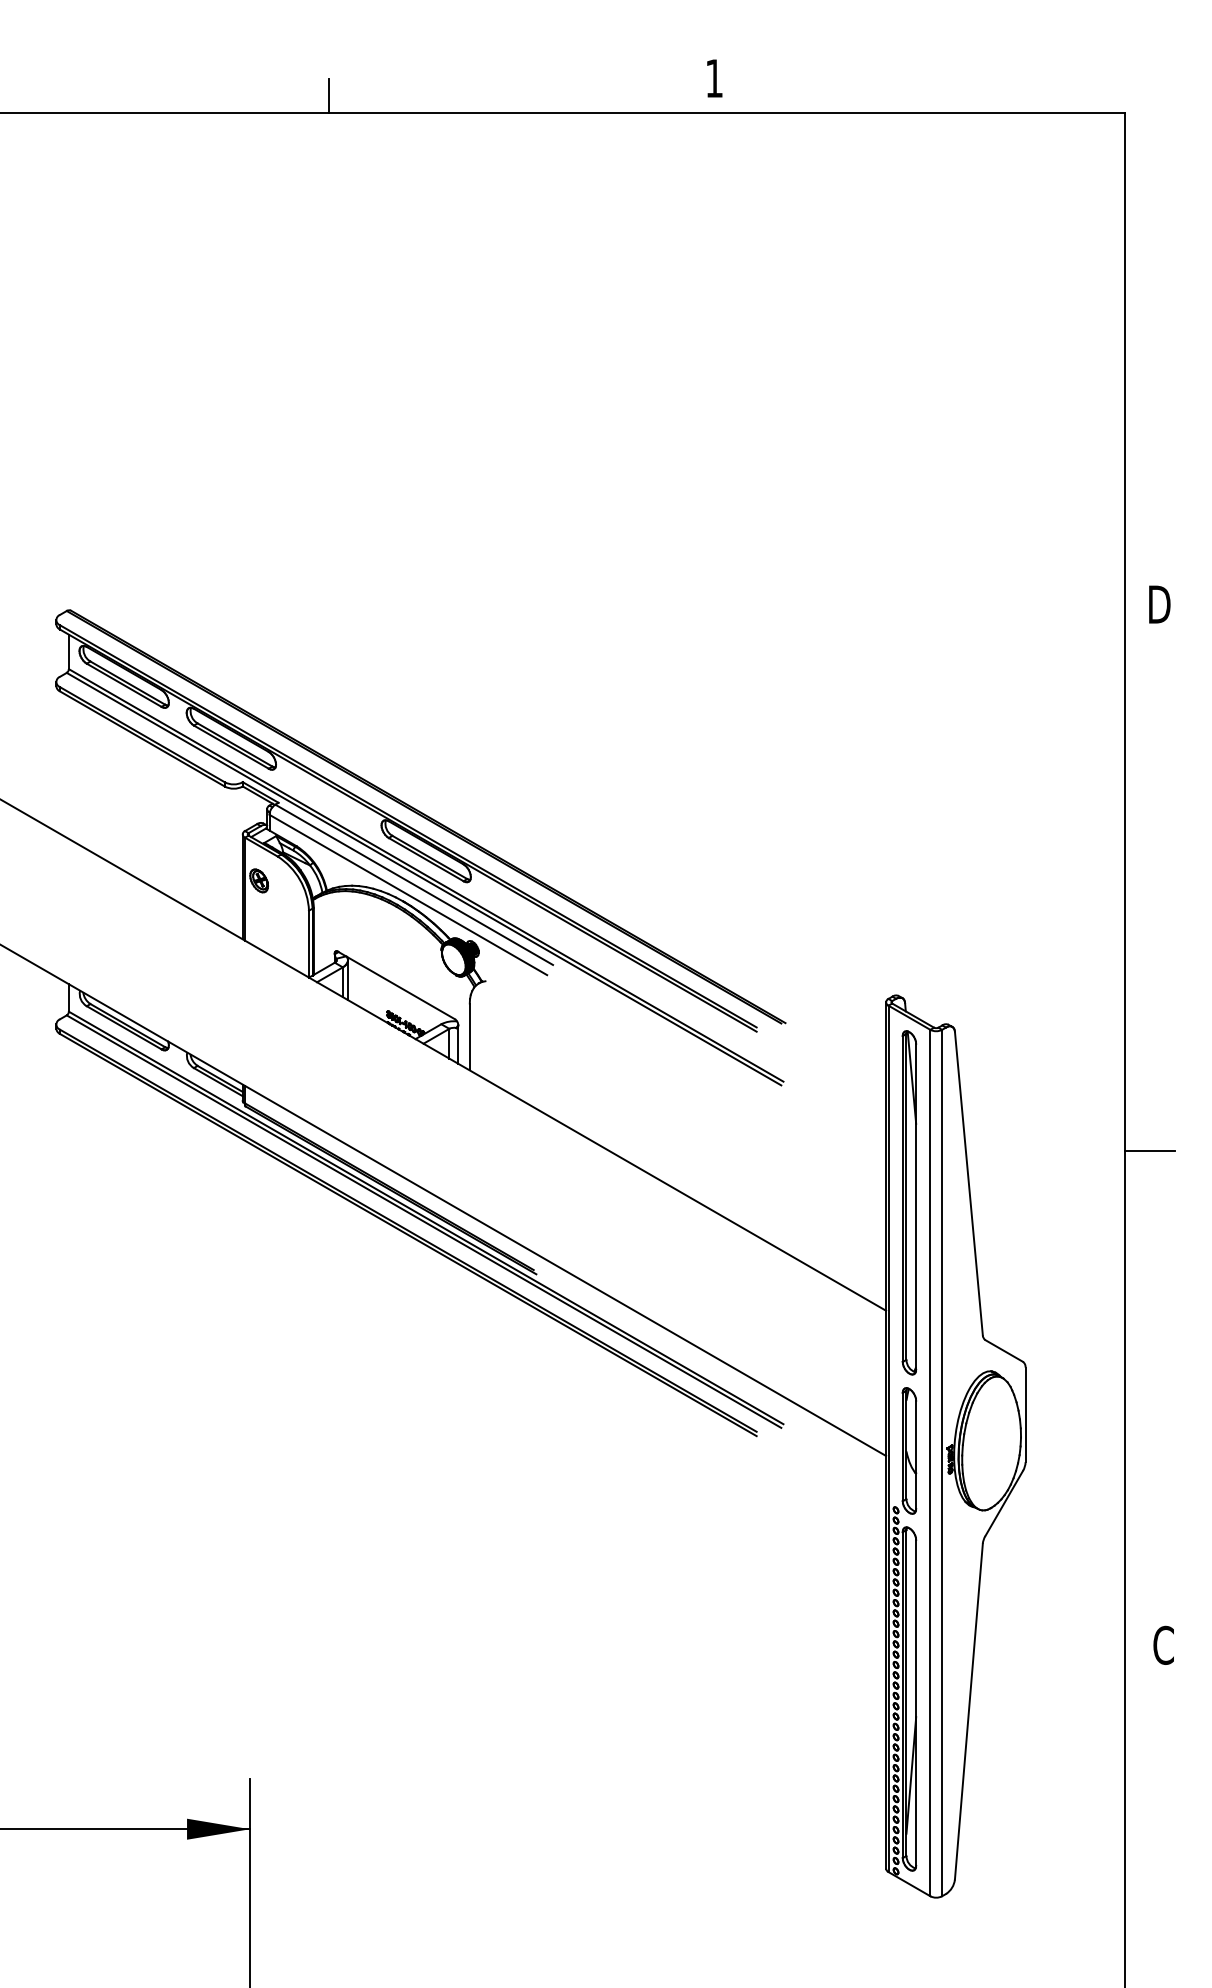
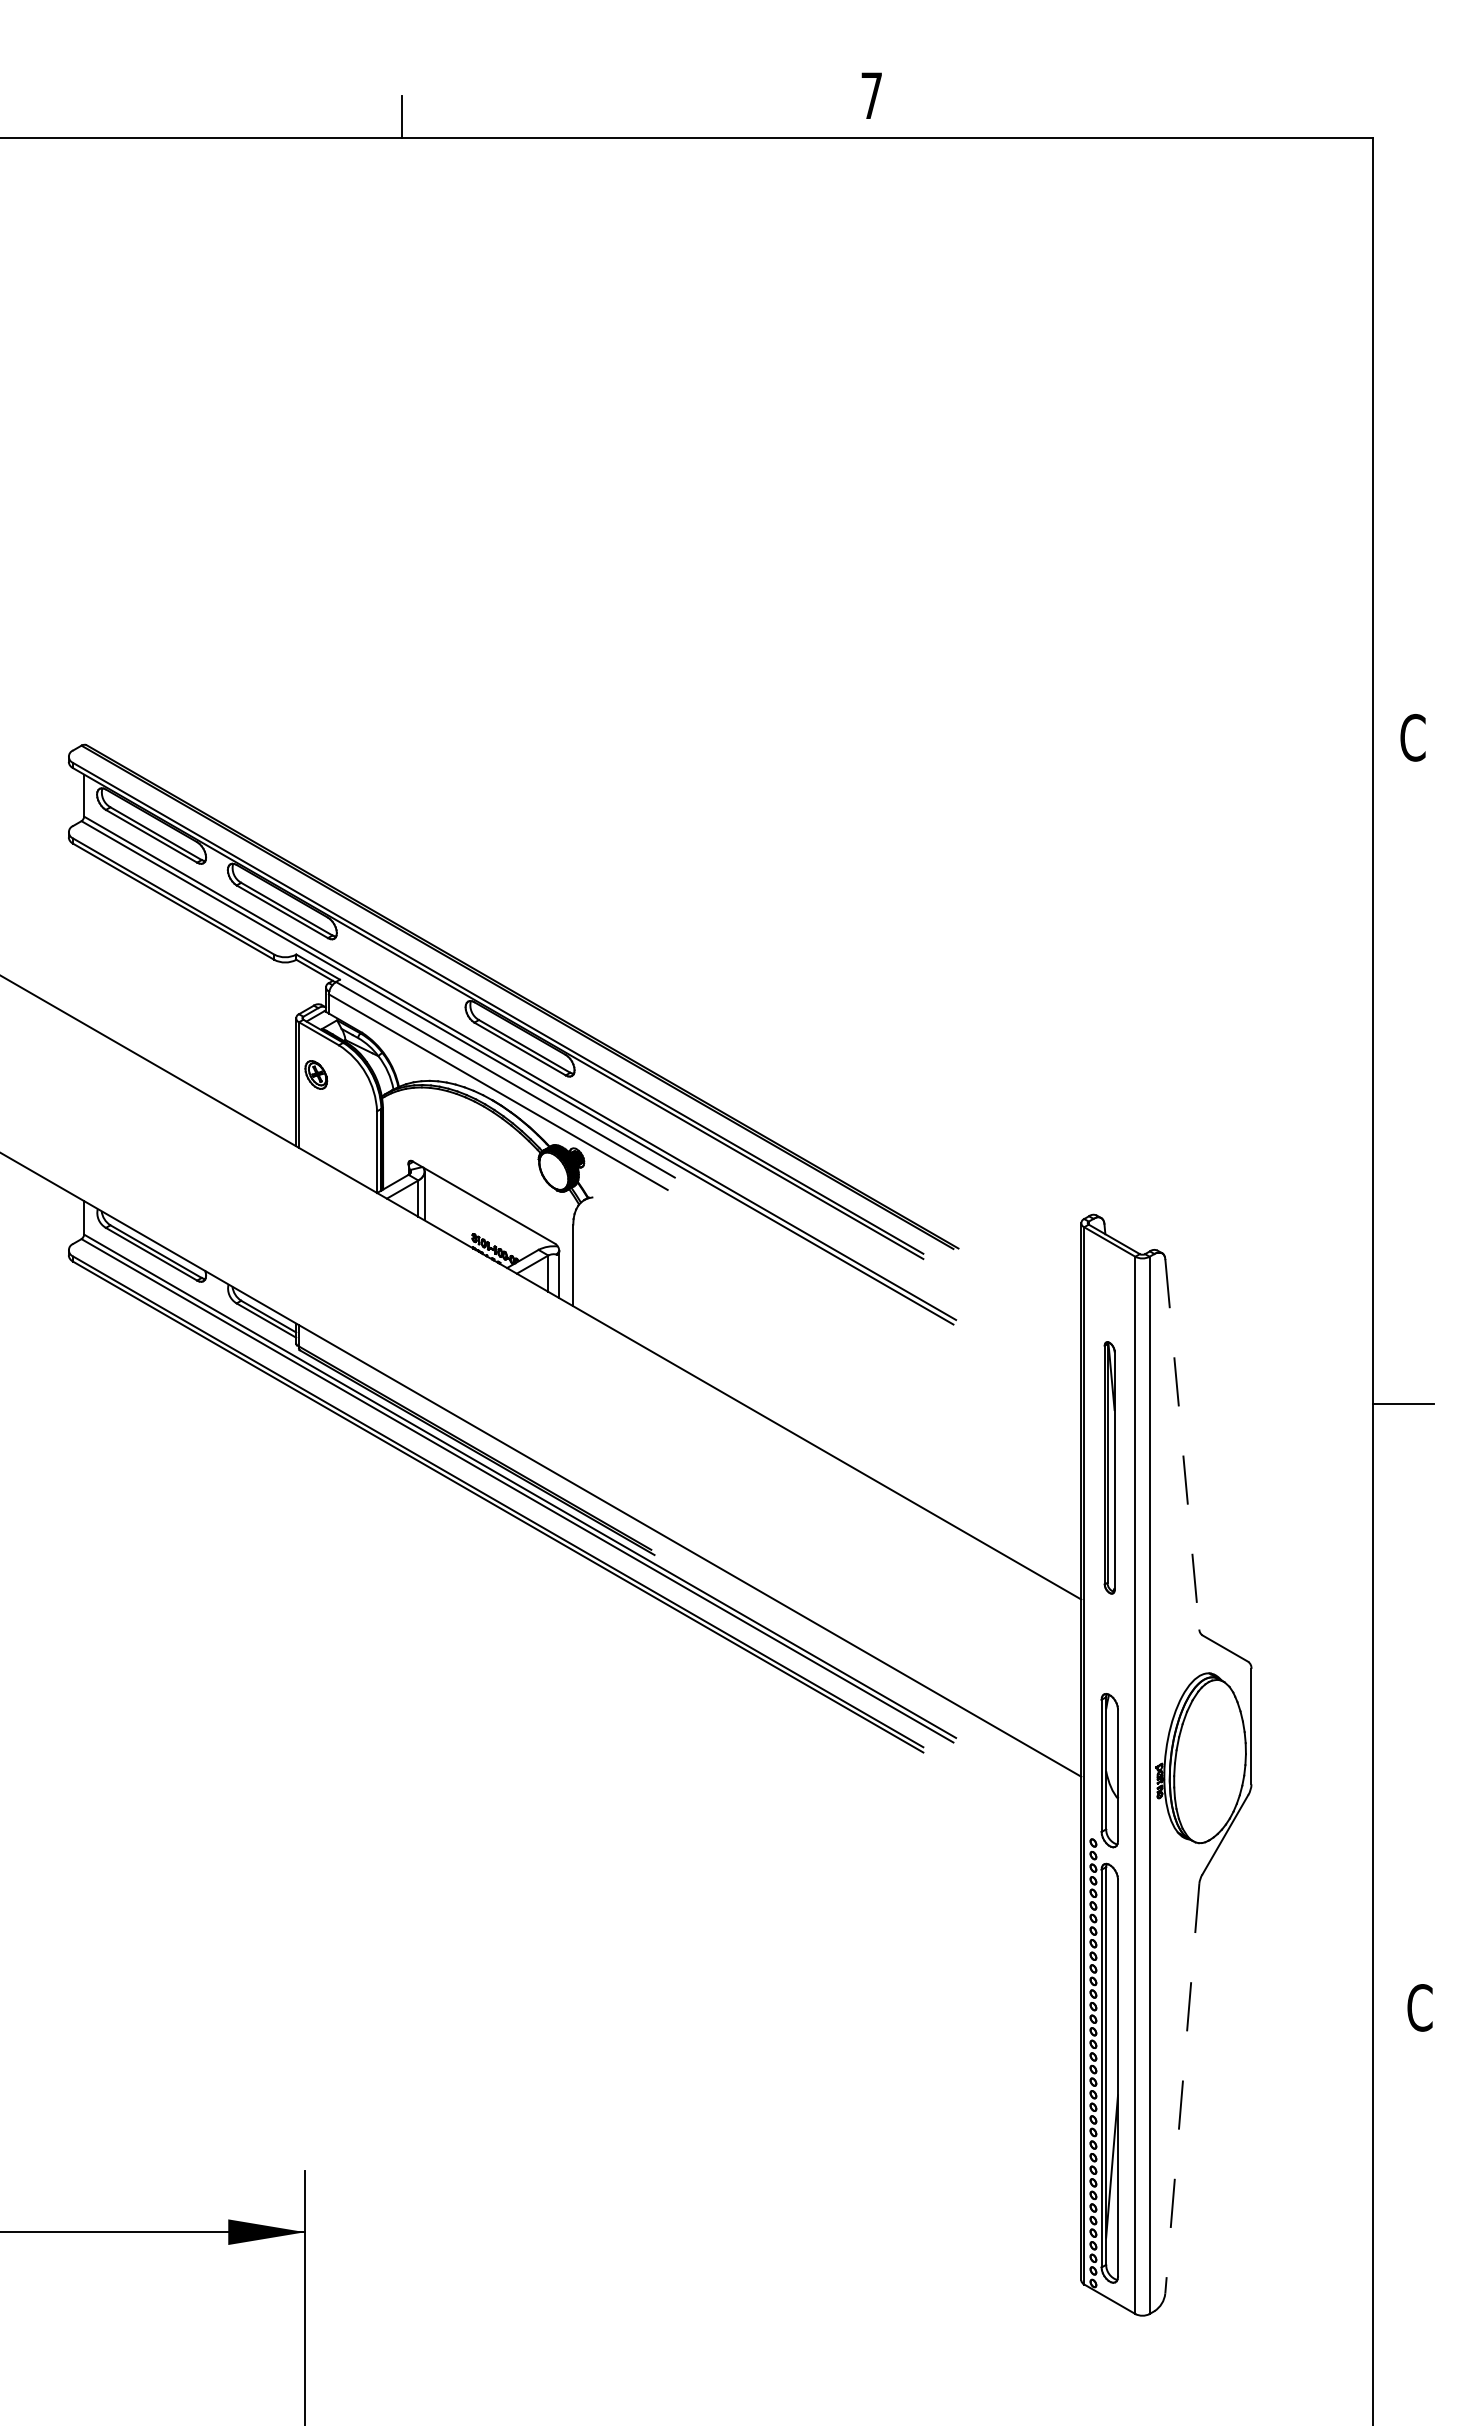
text: (714, 78) -> (871, 95), 1 -> 7
text: (1159, 604) -> (1414, 737), D -> C
line: (969, 1183) -> (1182, 1444), solid -> dashed
part: (909, 1202) -> (1109, 1467), size x0.6
line: (969, 1711) -> (1182, 2088), solid -> dashed

